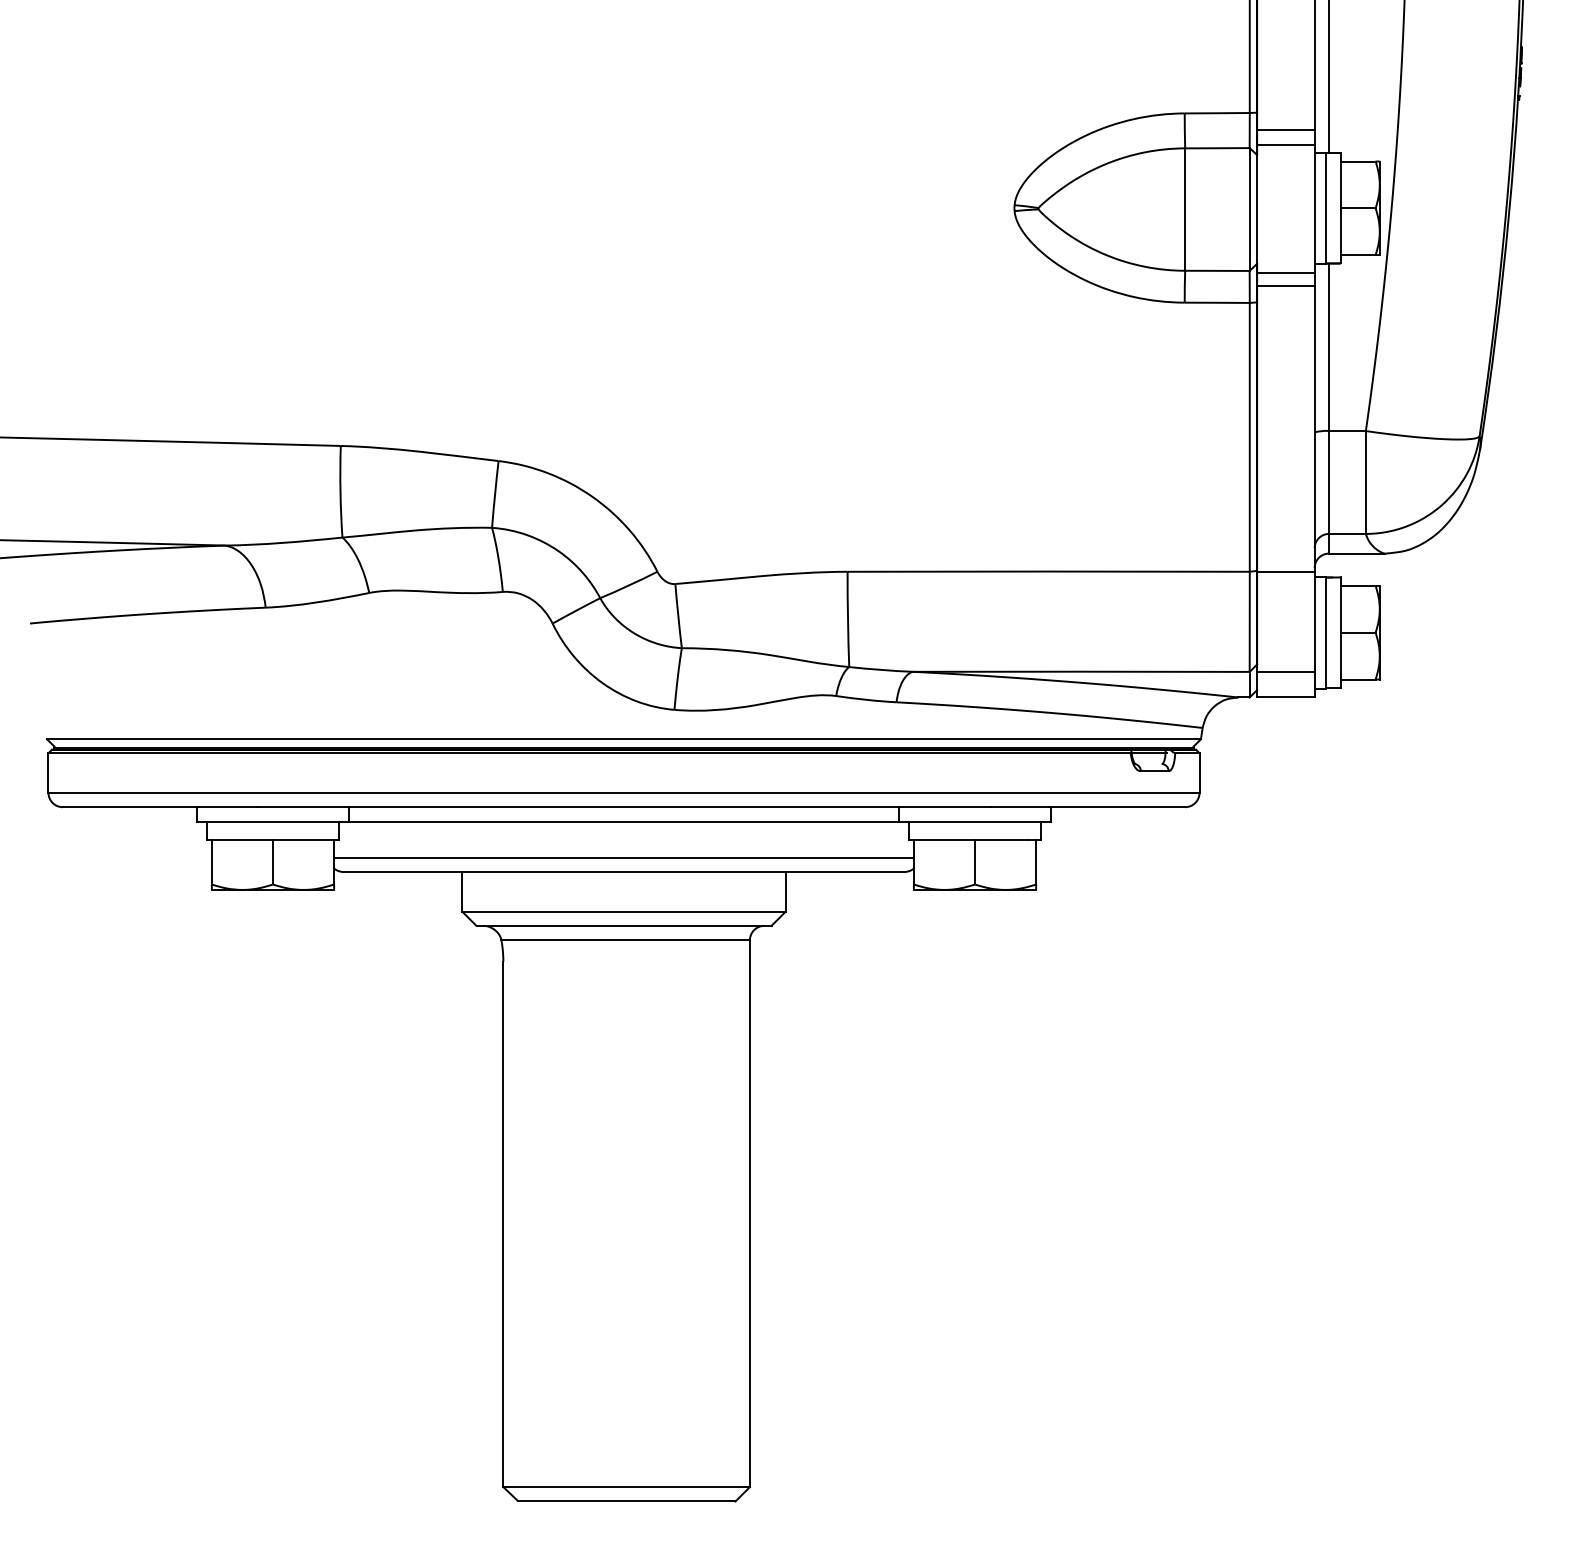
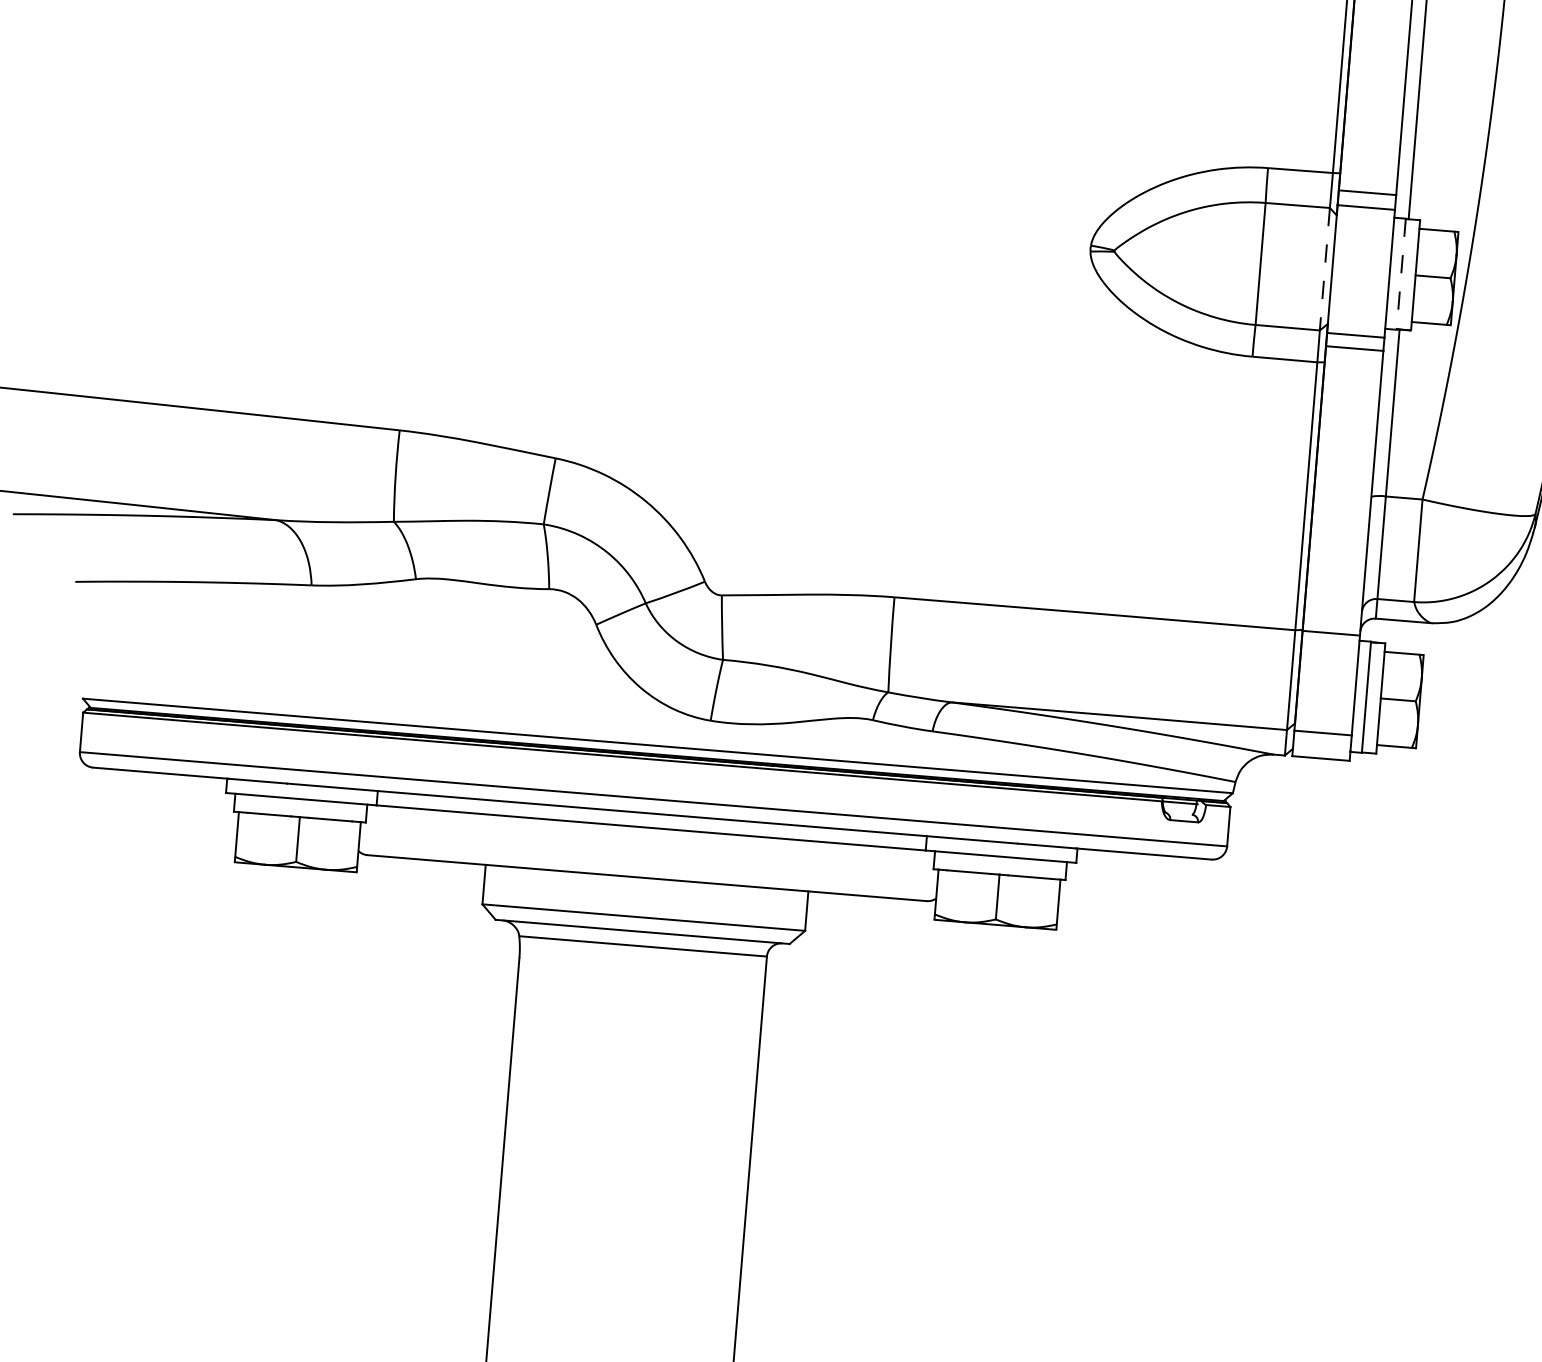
line: (1326, 208) -> (1401, 274), solid -> dashed
line: (1249, 210) -> (1324, 270), solid -> dashed
line: (623, 857) -> (647, 863), removed

